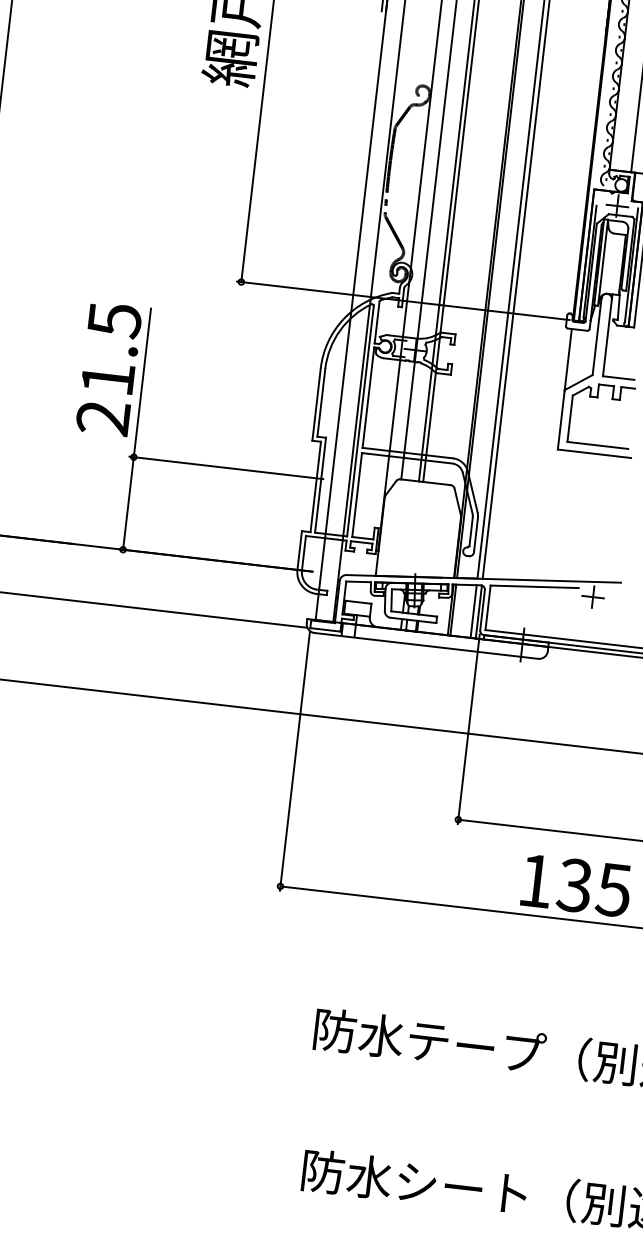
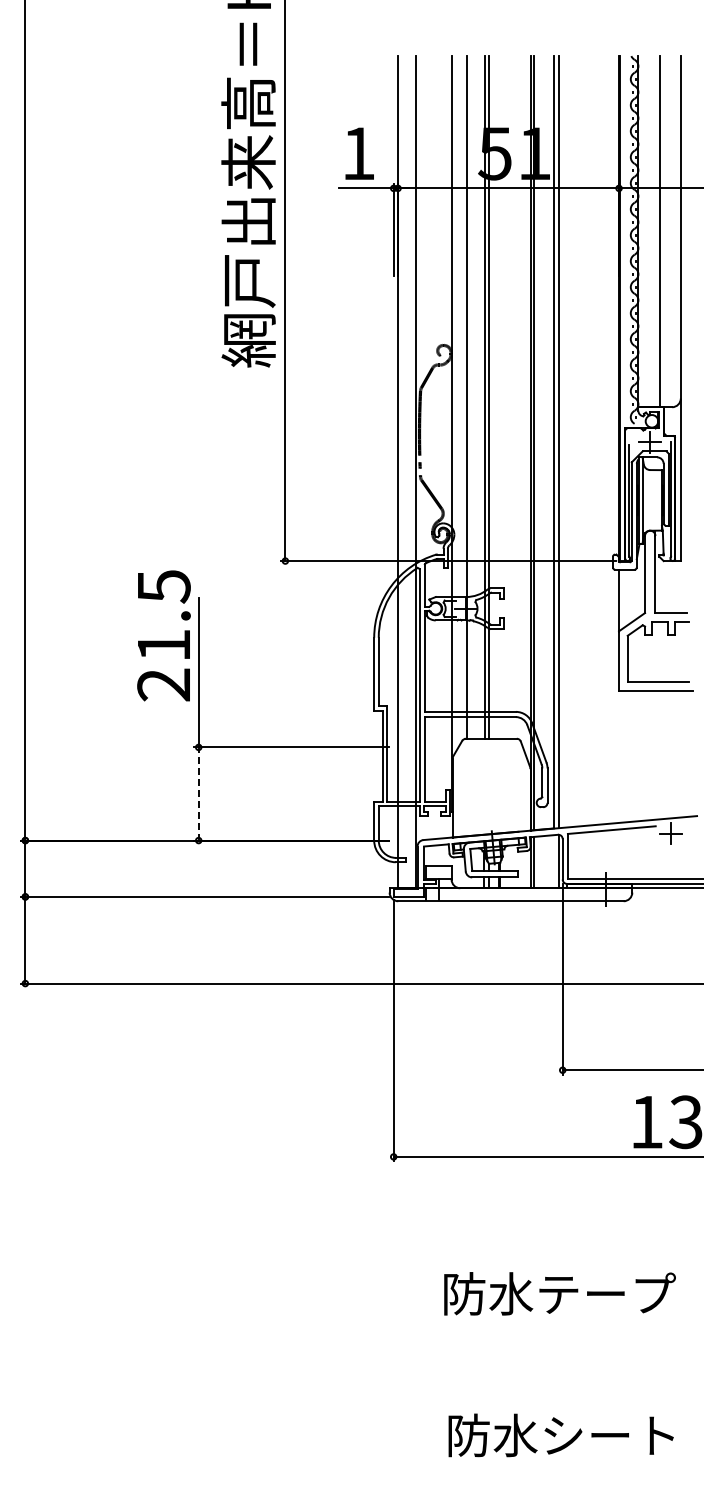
text: (108, 368) -> (163, 635), moved
line: (128, 503) -> (198, 794), solid -> dashed
line: (474, 611) -> (554, 861), removed

